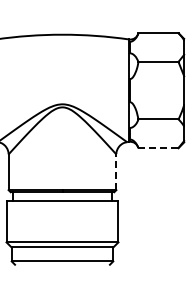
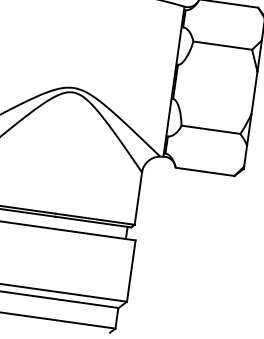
line: (158, 148) -> (204, 172), dashed -> solid
line: (116, 172) -> (138, 198), dashed -> solid

